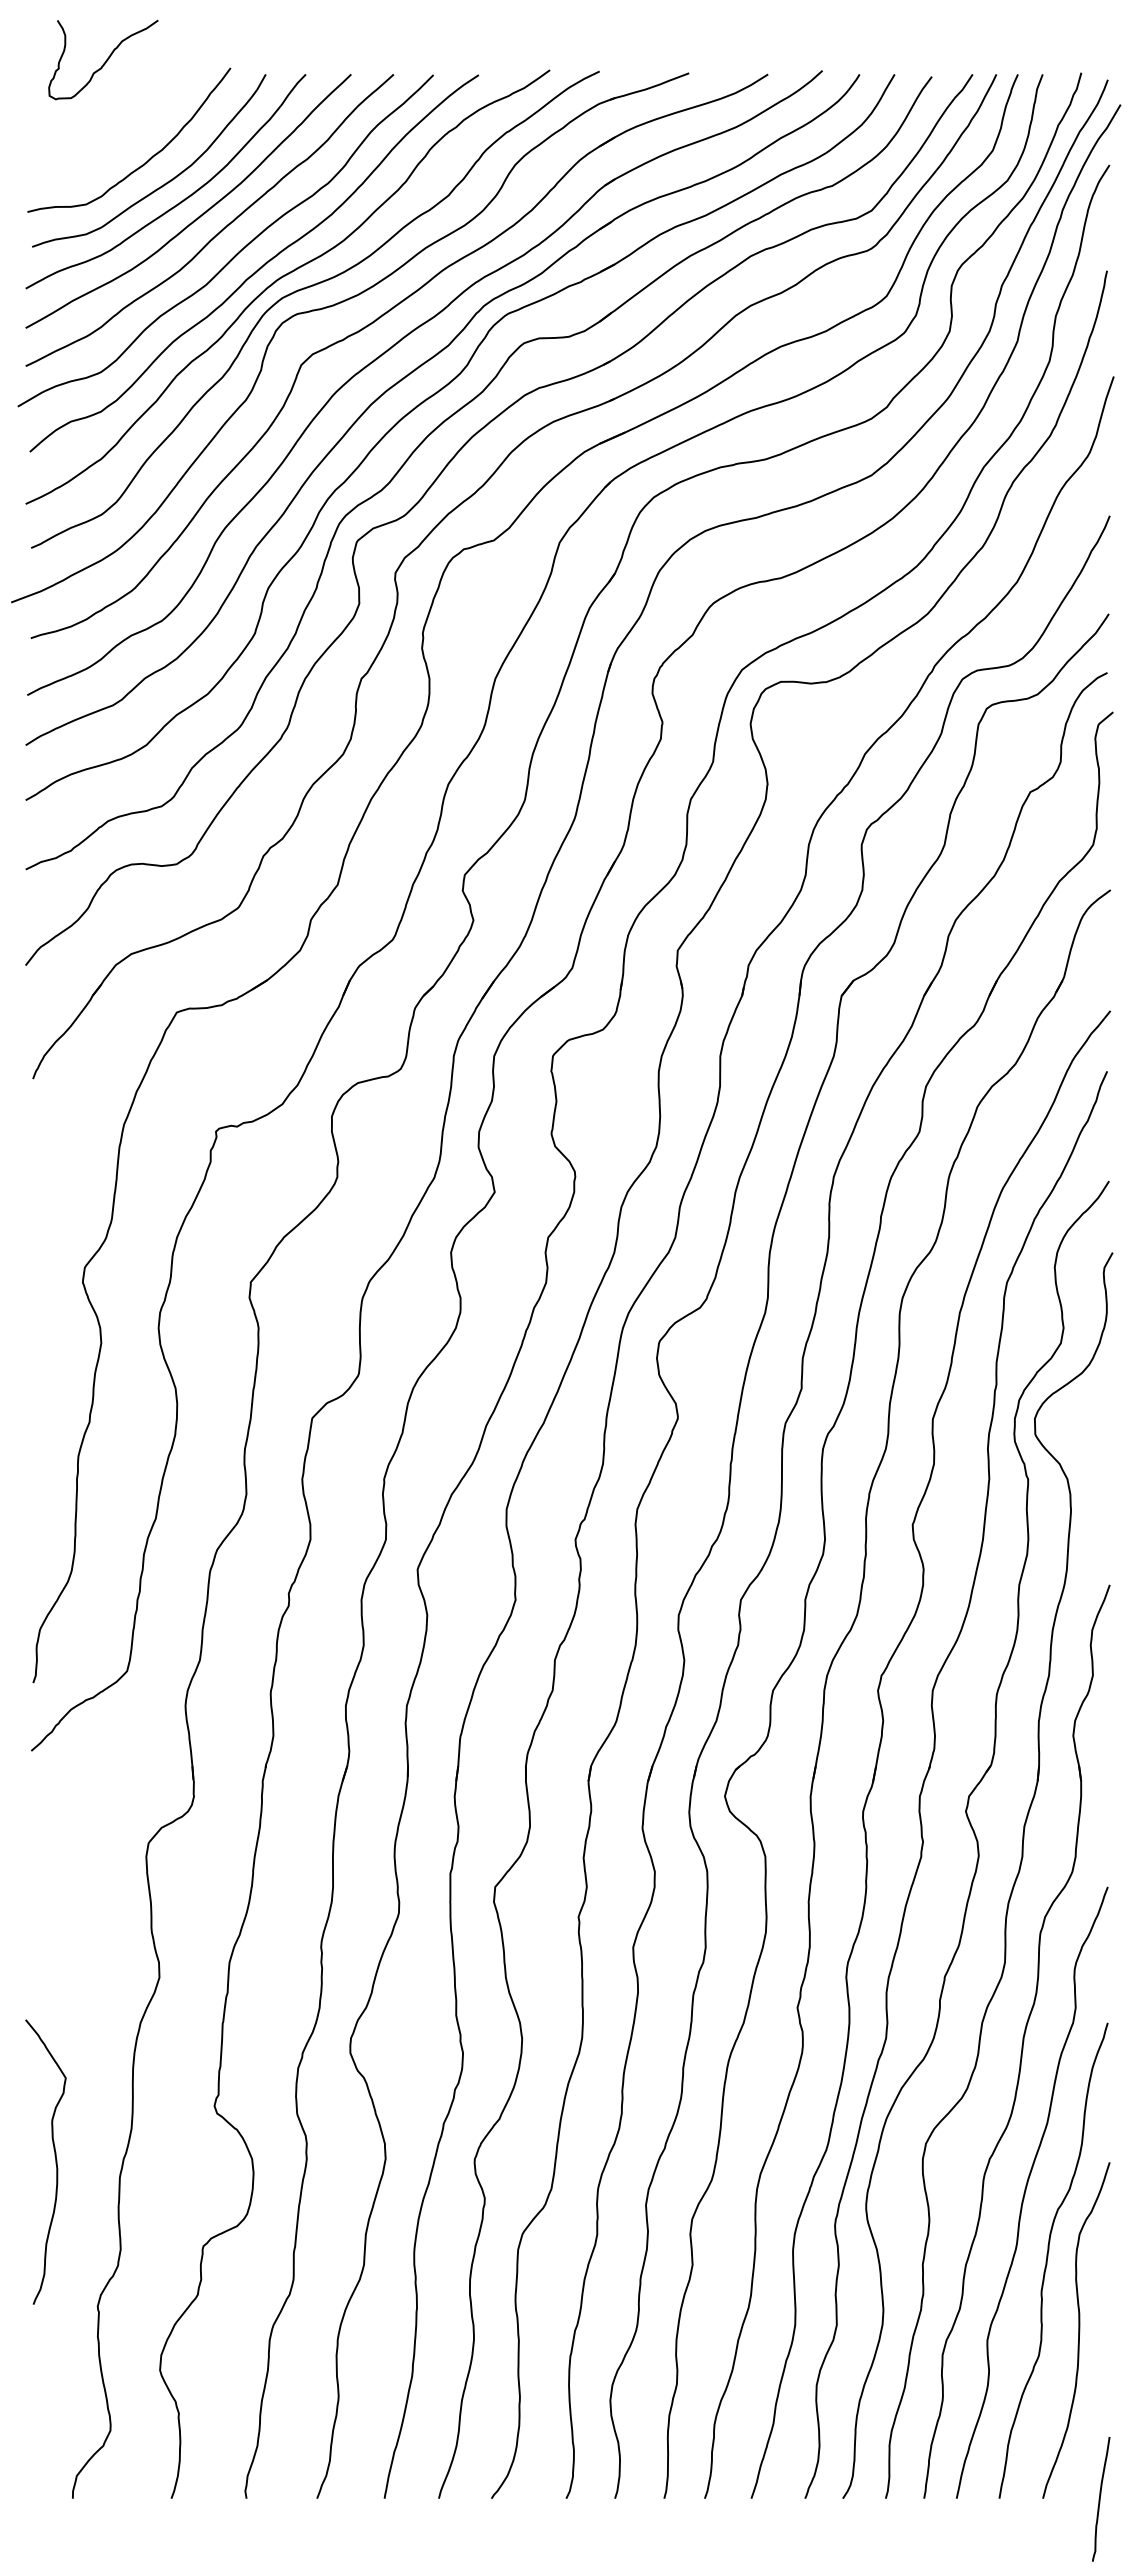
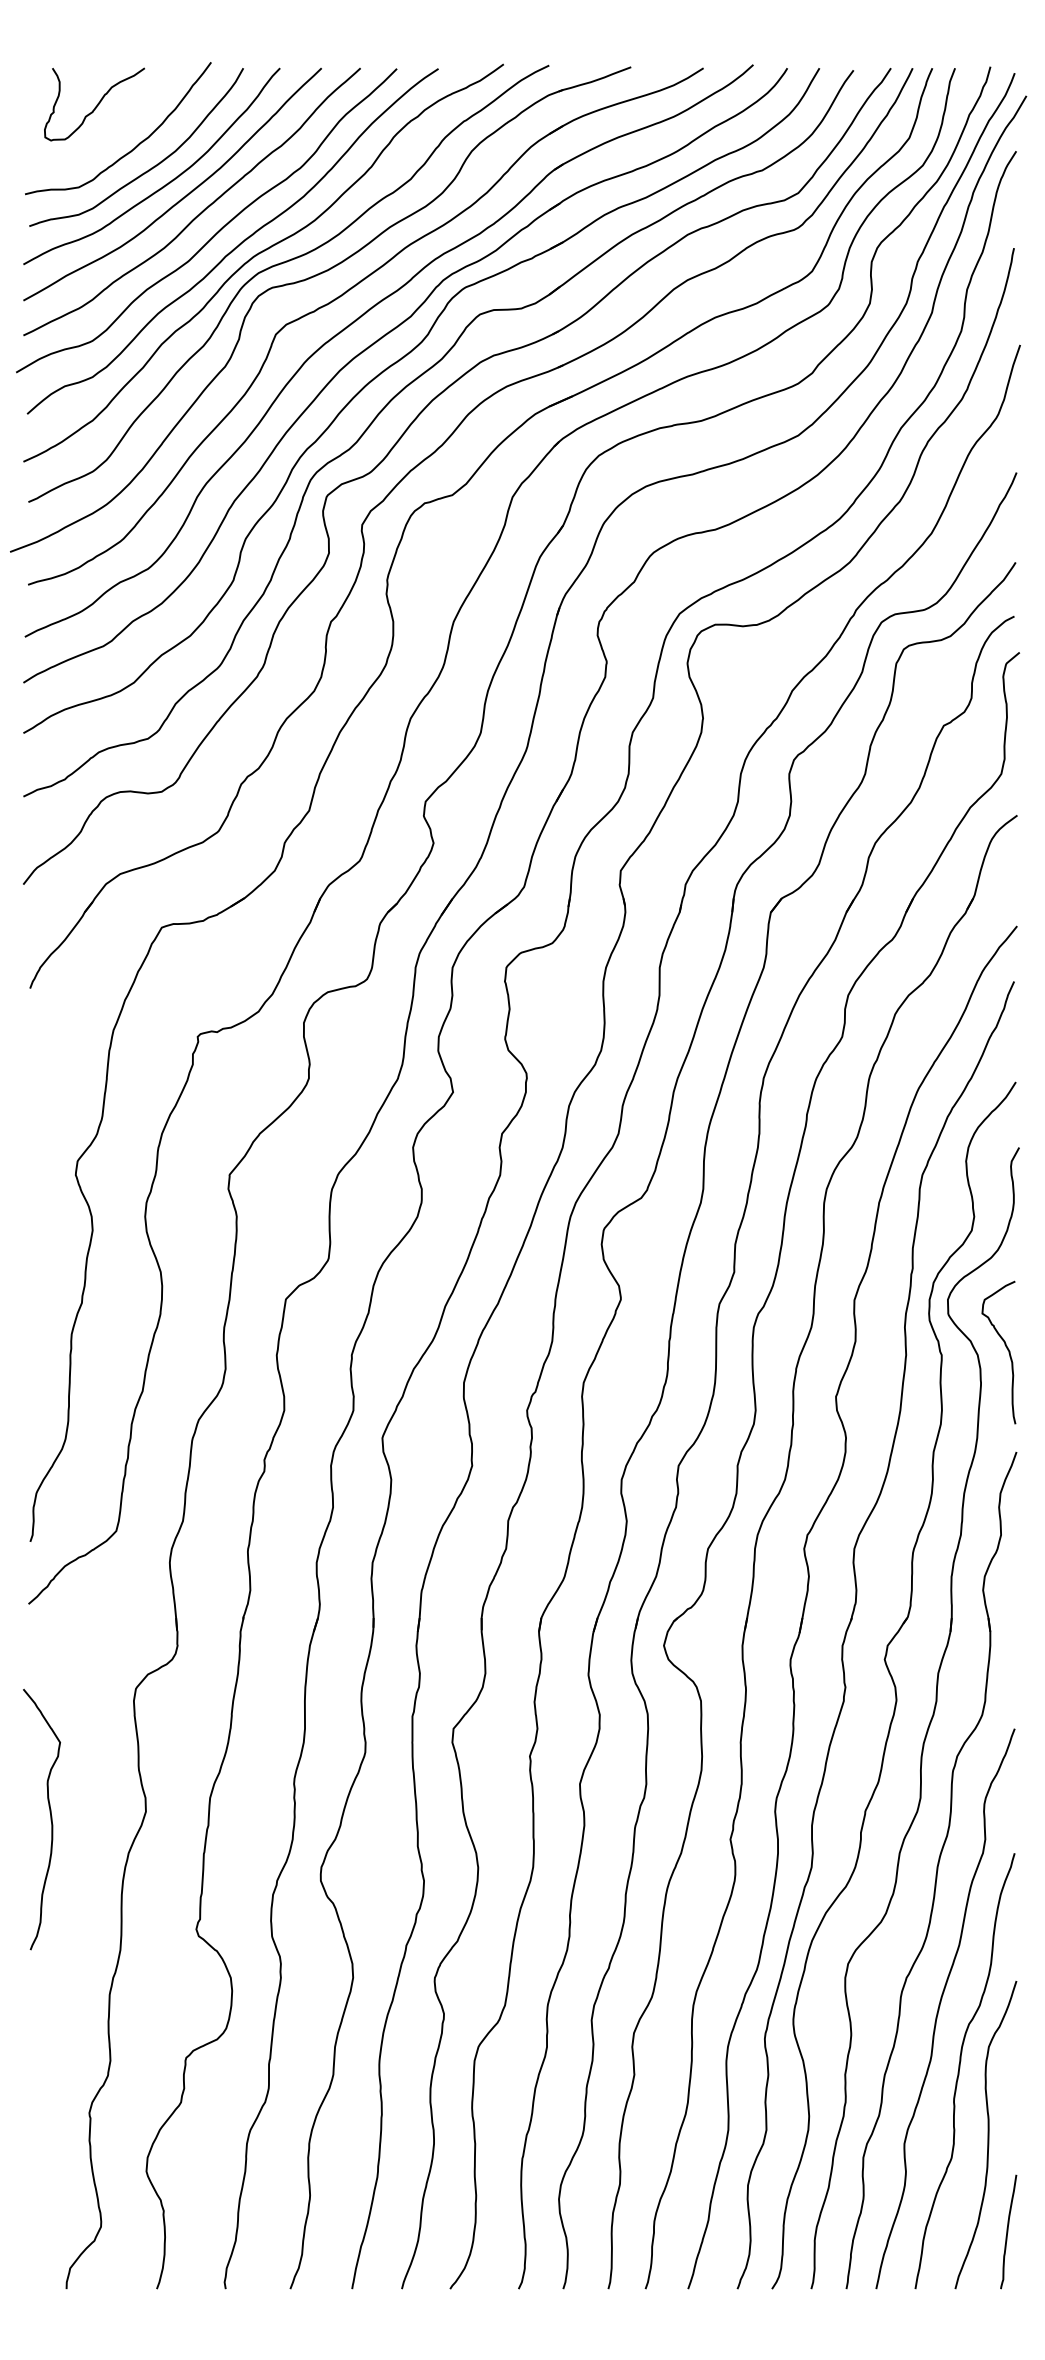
curve: (105, 60) -> (96, 104), moved
curve: (1098, 1471) -> (1006, 1348), added
curve: (55, 2161) -> (50, 1818), moved
curve: (1100, 2499) -> (1008, 2232), moved

